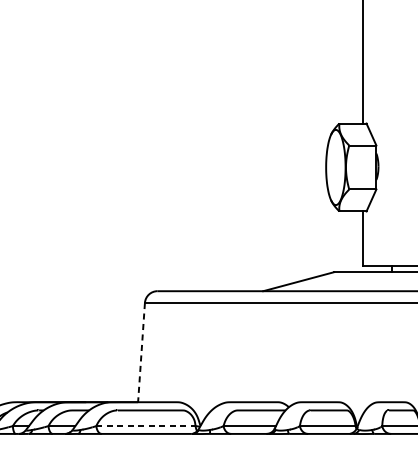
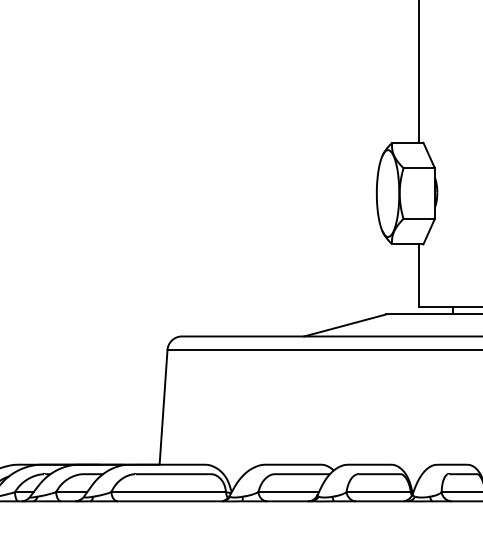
line: (141, 352) -> (163, 407), dashed -> solid
line: (146, 426) -> (169, 492), dashed -> solid

